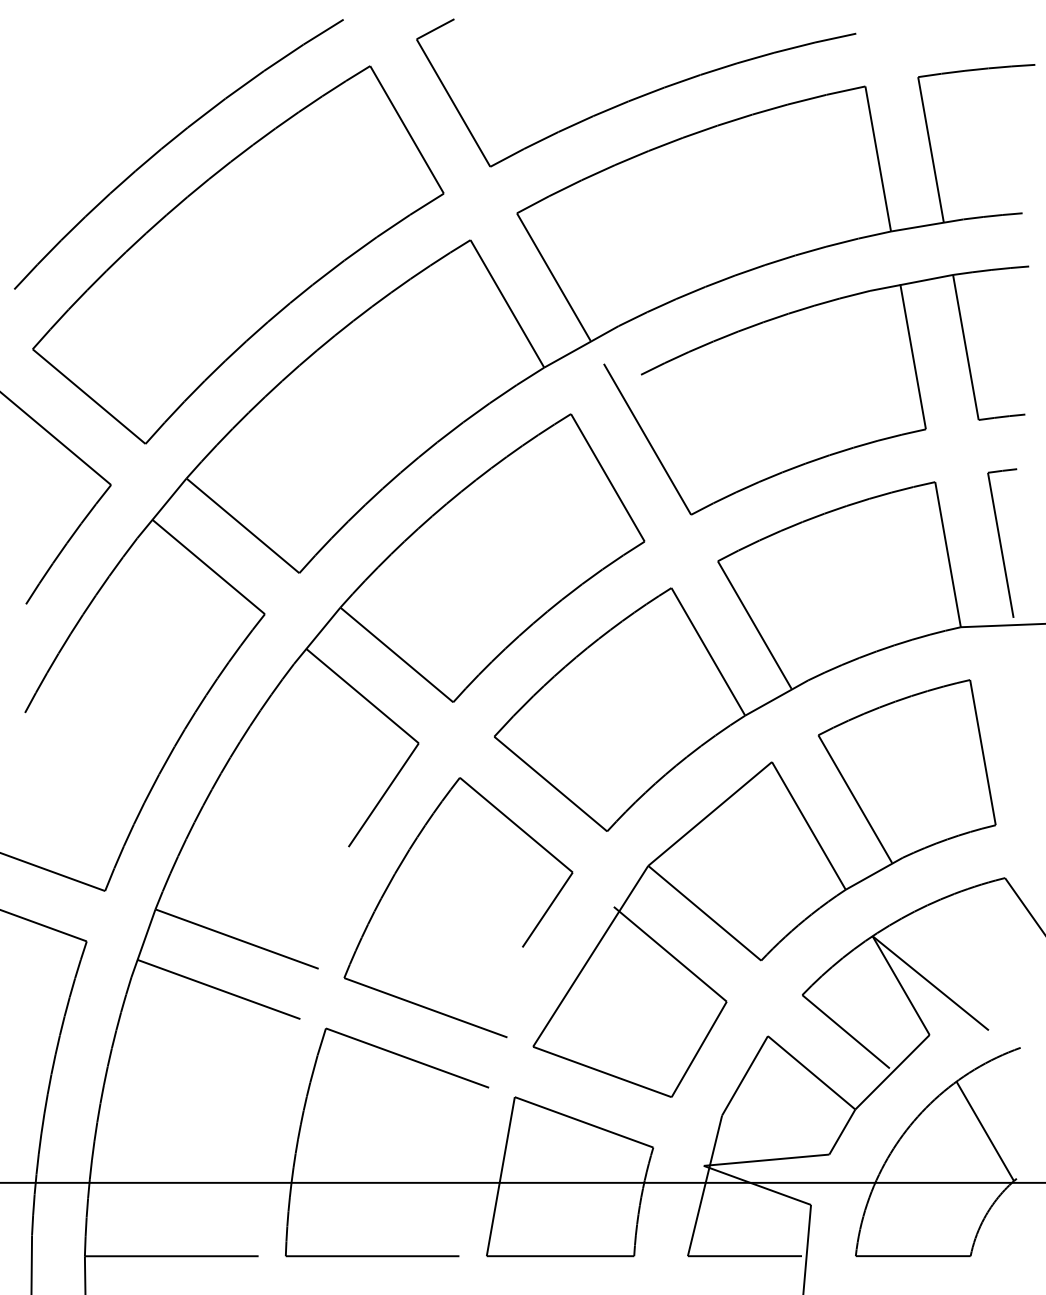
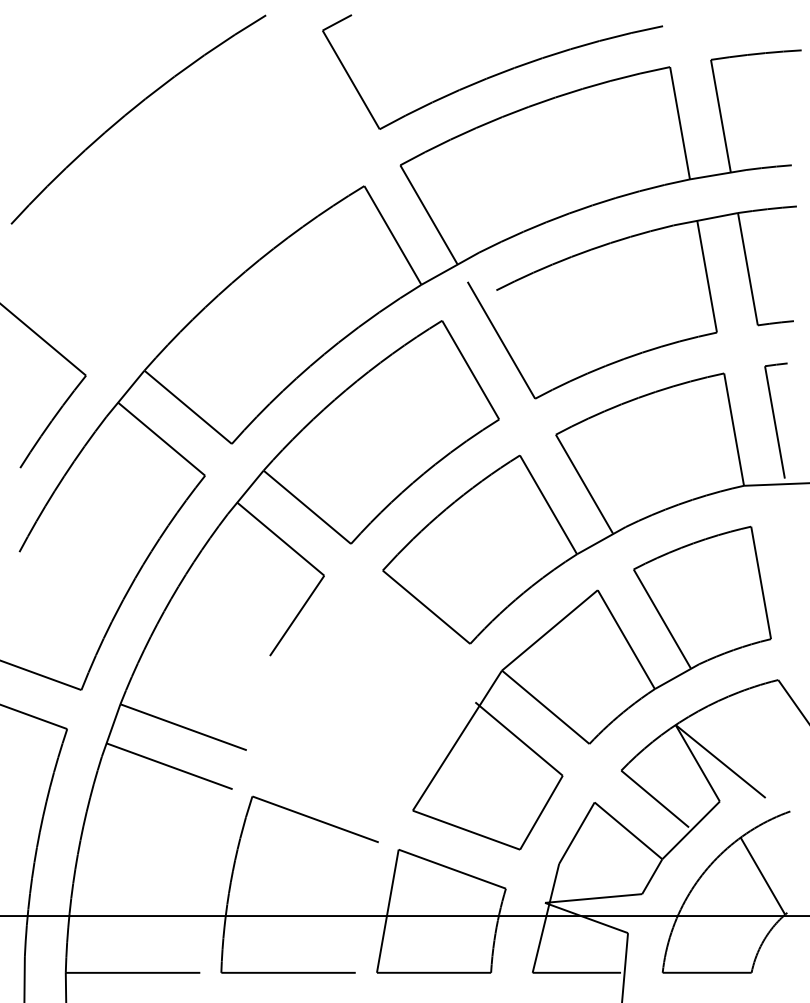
part: (238, 254) -> (184, 197), removed
part: (397, 873) -> (307, 676), removed

